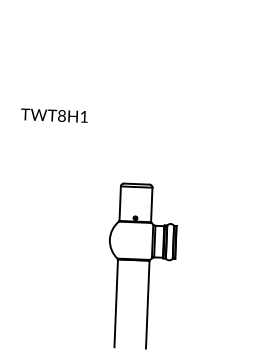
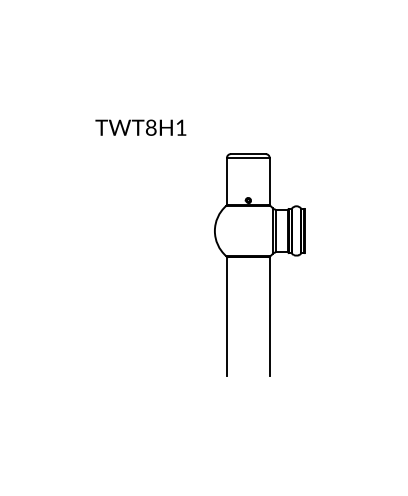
part: (141, 260) -> (259, 257), moved

